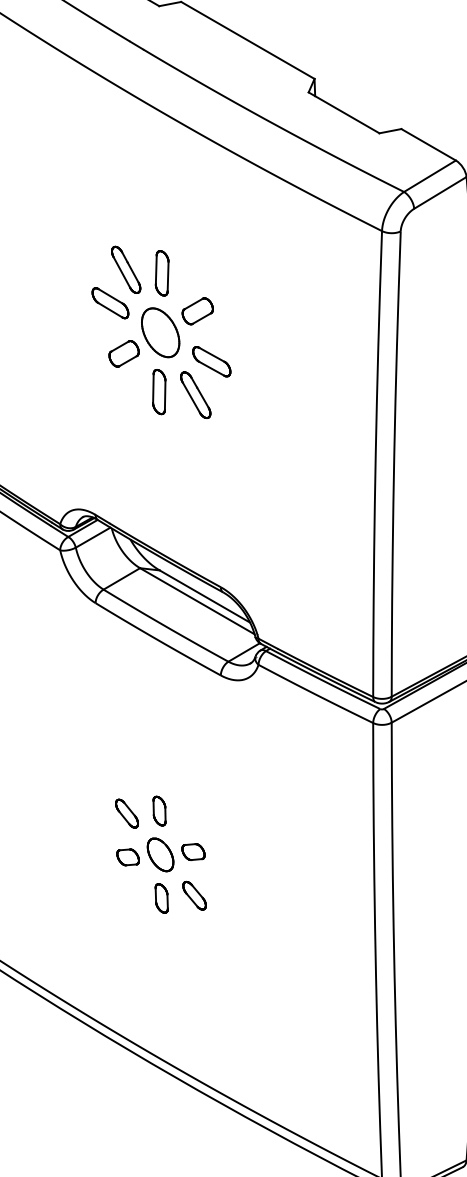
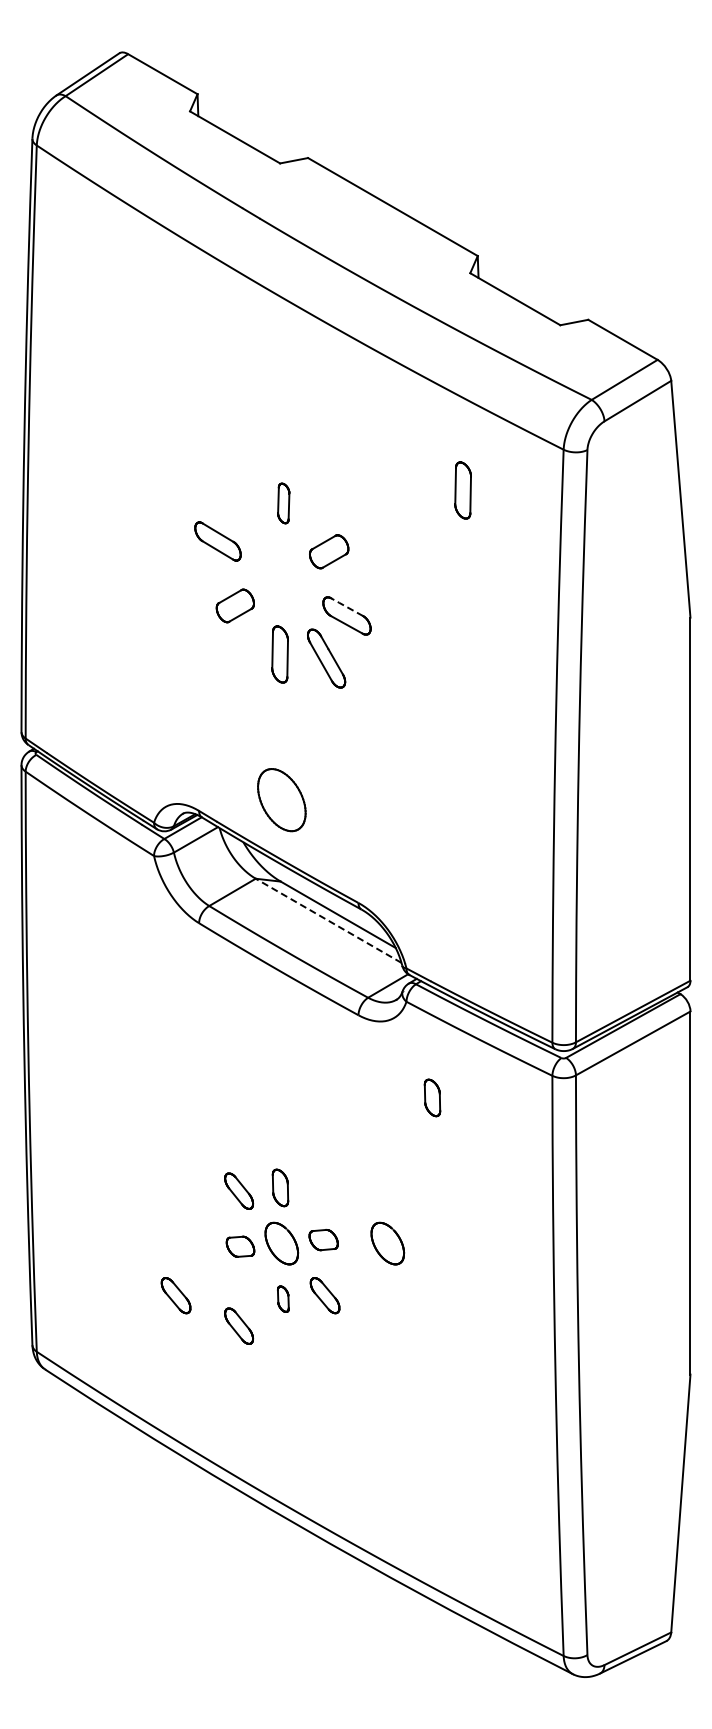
part: (302, 263) -> (462, 490), added
part: (125, 269) -> (237, 498), removed
part: (161, 273) -> (283, 503), size x0.7
part: (160, 333) -> (281, 800), moved
line: (211, 354) -> (346, 606), solid -> dashed
line: (197, 601) -> (328, 920), solid -> dashed
part: (278, 740) -> (432, 1097), added
part: (243, 854) -> (387, 1243), added
part: (77, 895) -> (175, 1295), added
part: (161, 898) -> (283, 1299), size x0.7
part: (127, 919) -> (239, 1325), added

